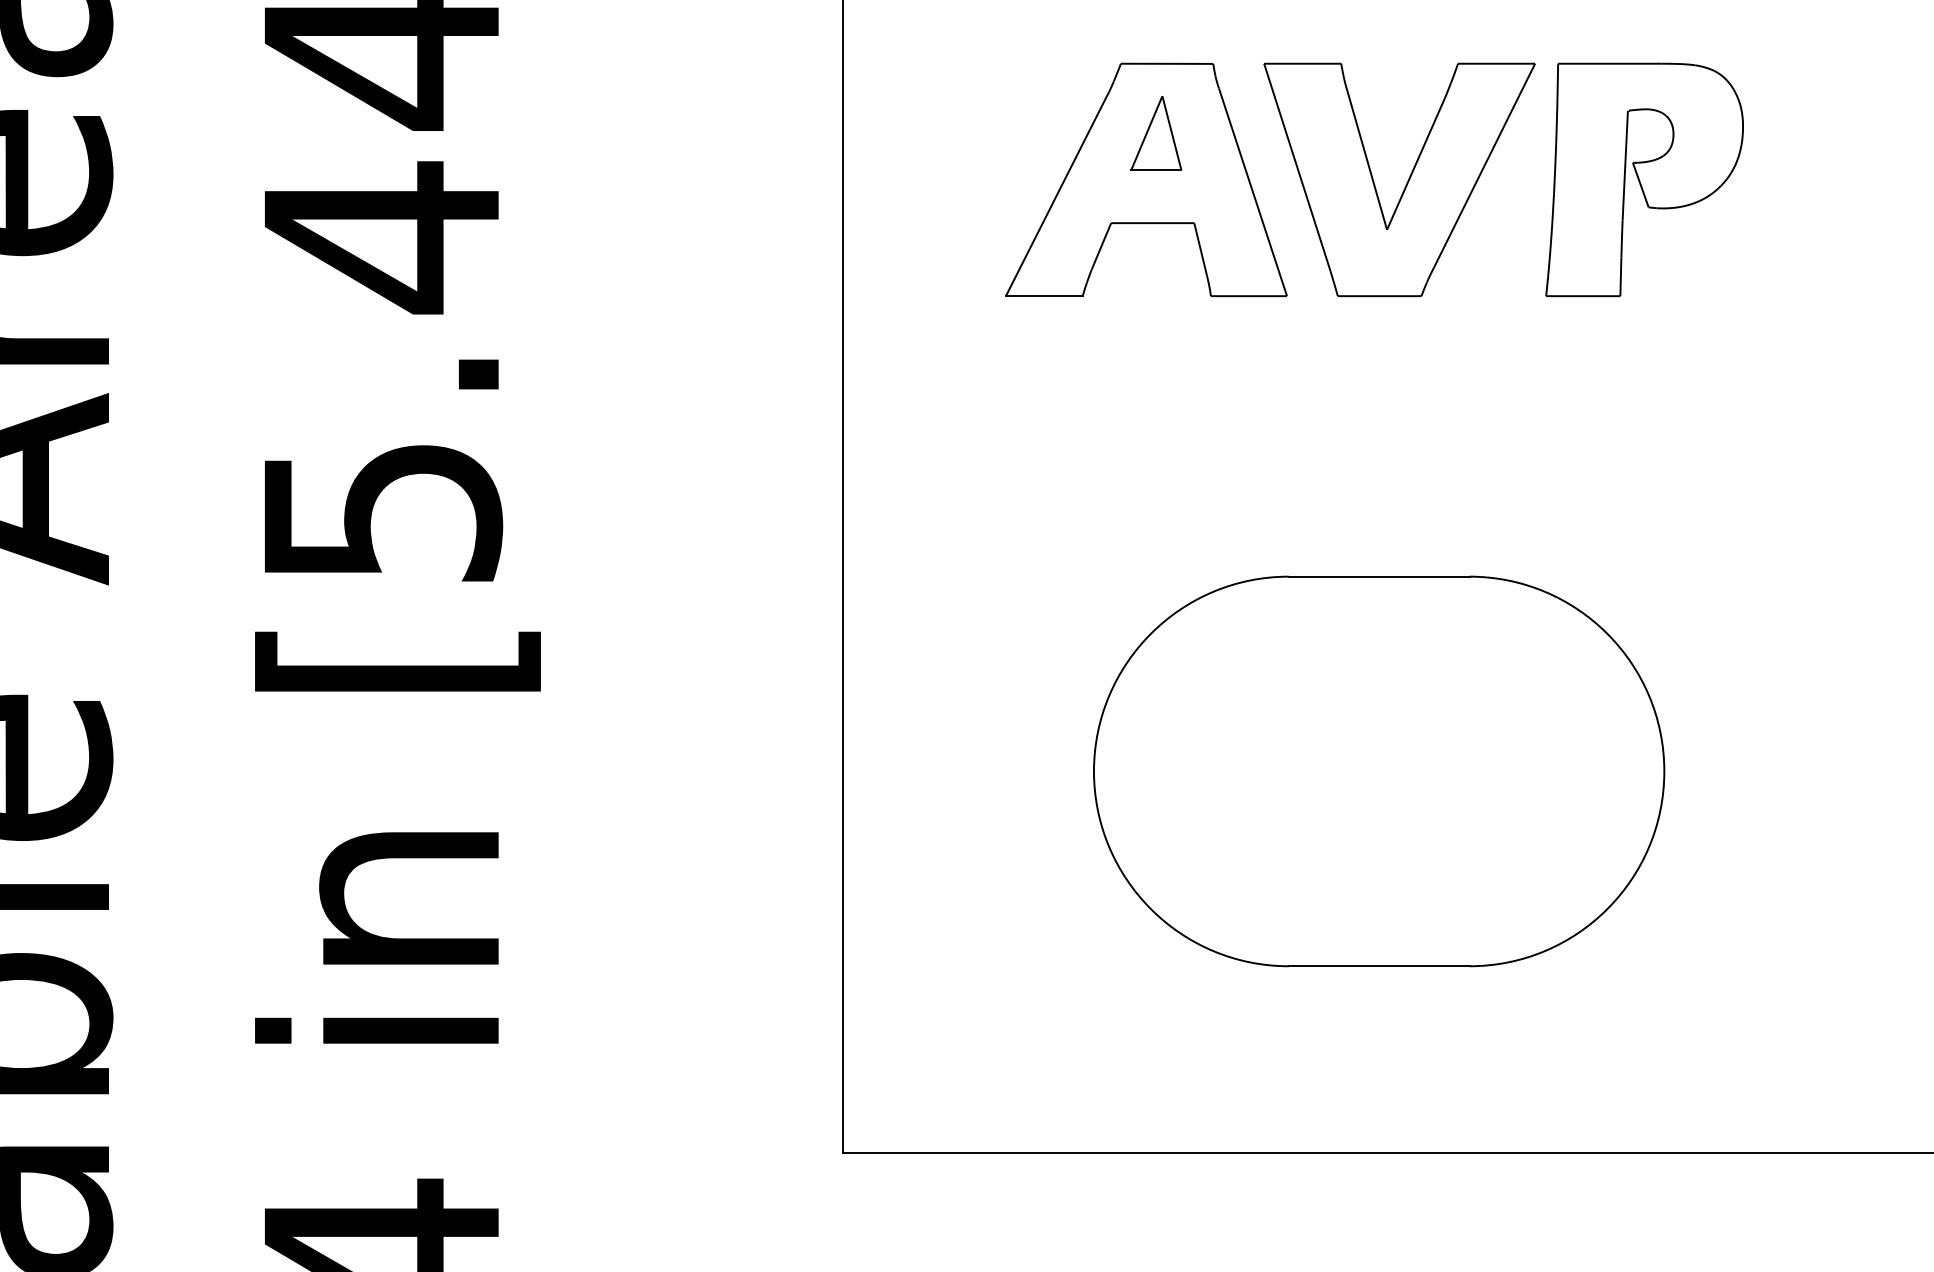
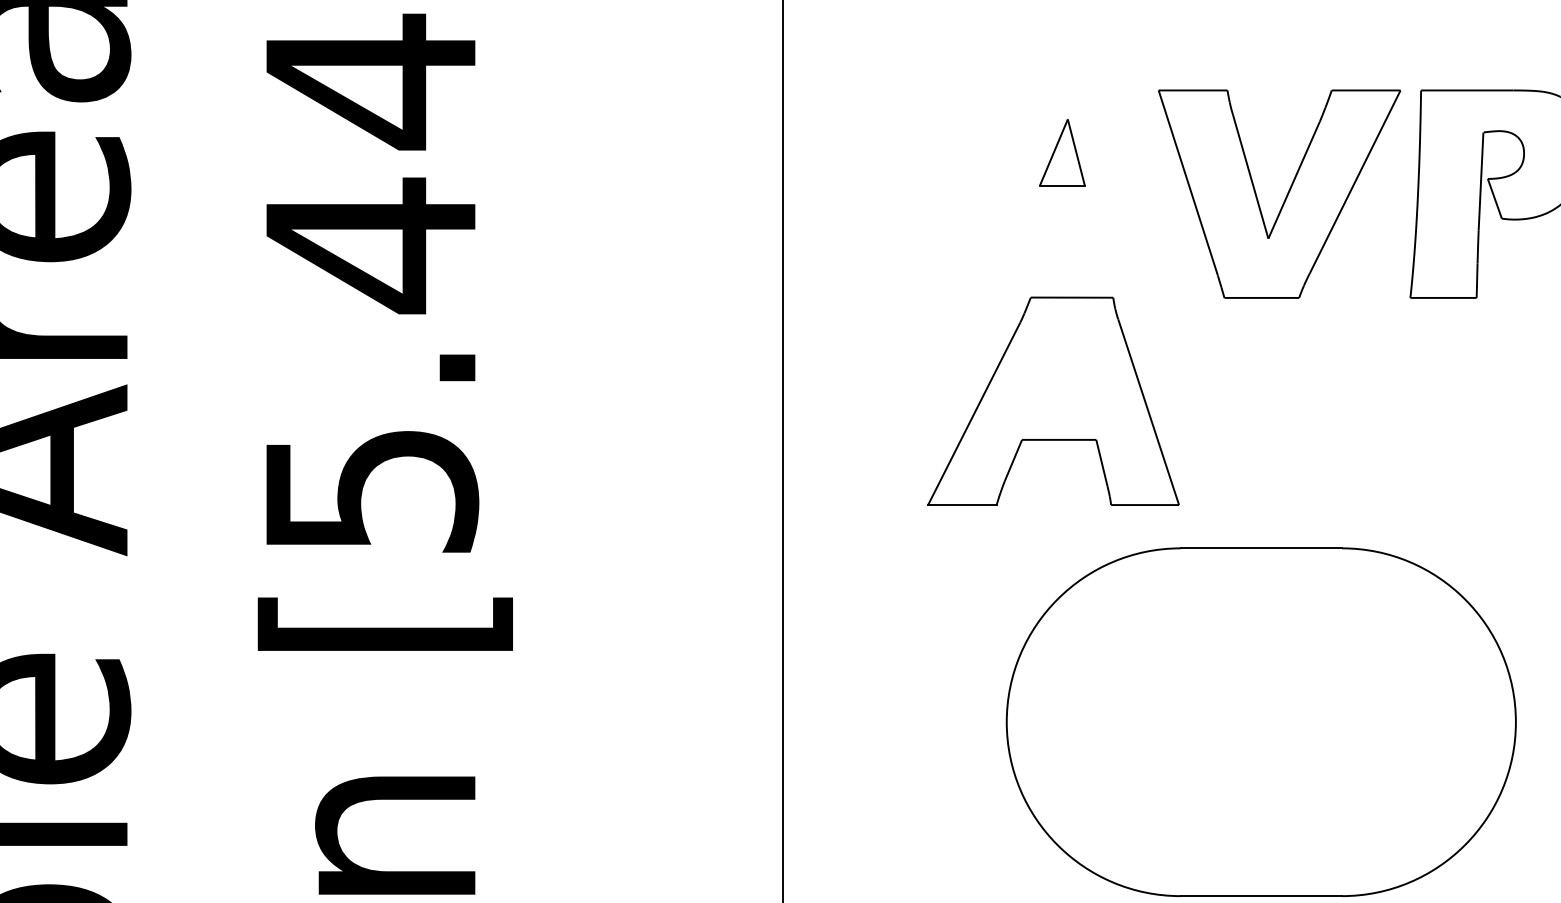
part: (1146, 179) -> (1053, 400), moved

